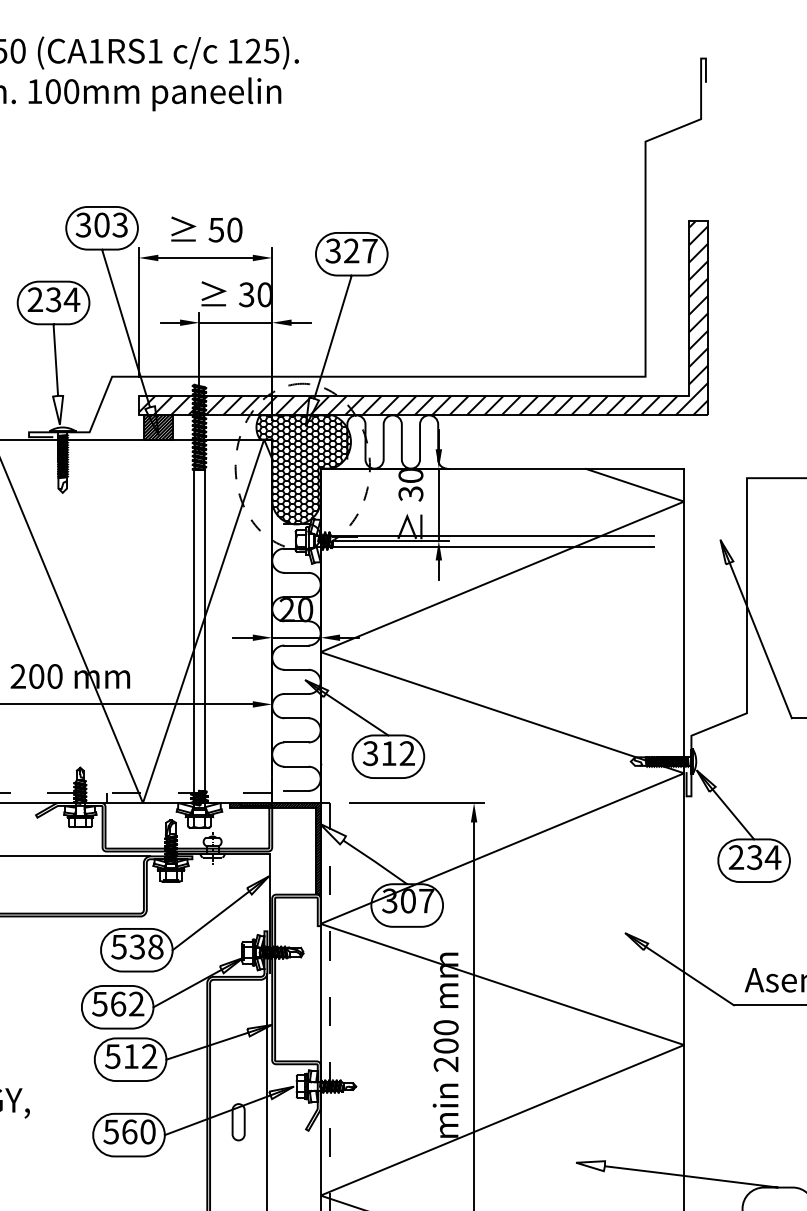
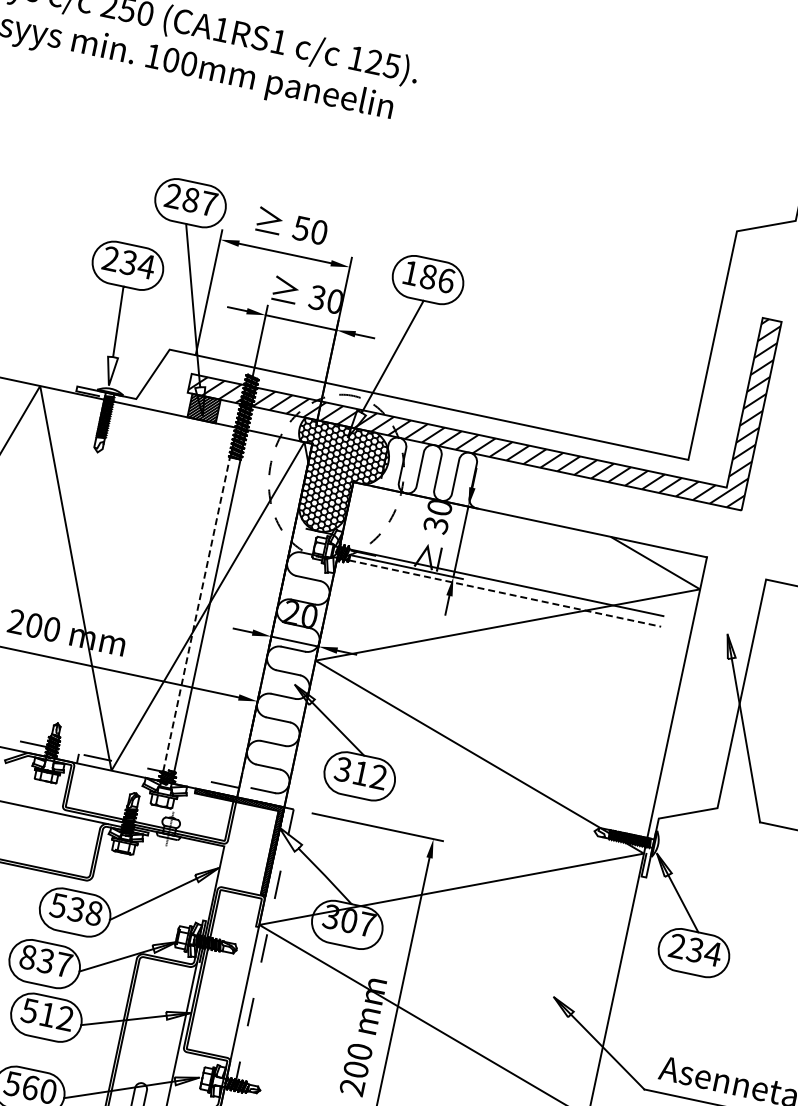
text: (101, 224) -> (190, 199), 303 -> 287
text: (351, 250) -> (428, 276), 327 -> 186
line: (493, 546) -> (505, 593), solid -> dashed
line: (194, 630) -> (197, 613), solid -> dashed
text: (118, 1003) -> (46, 960), 562 -> 837

